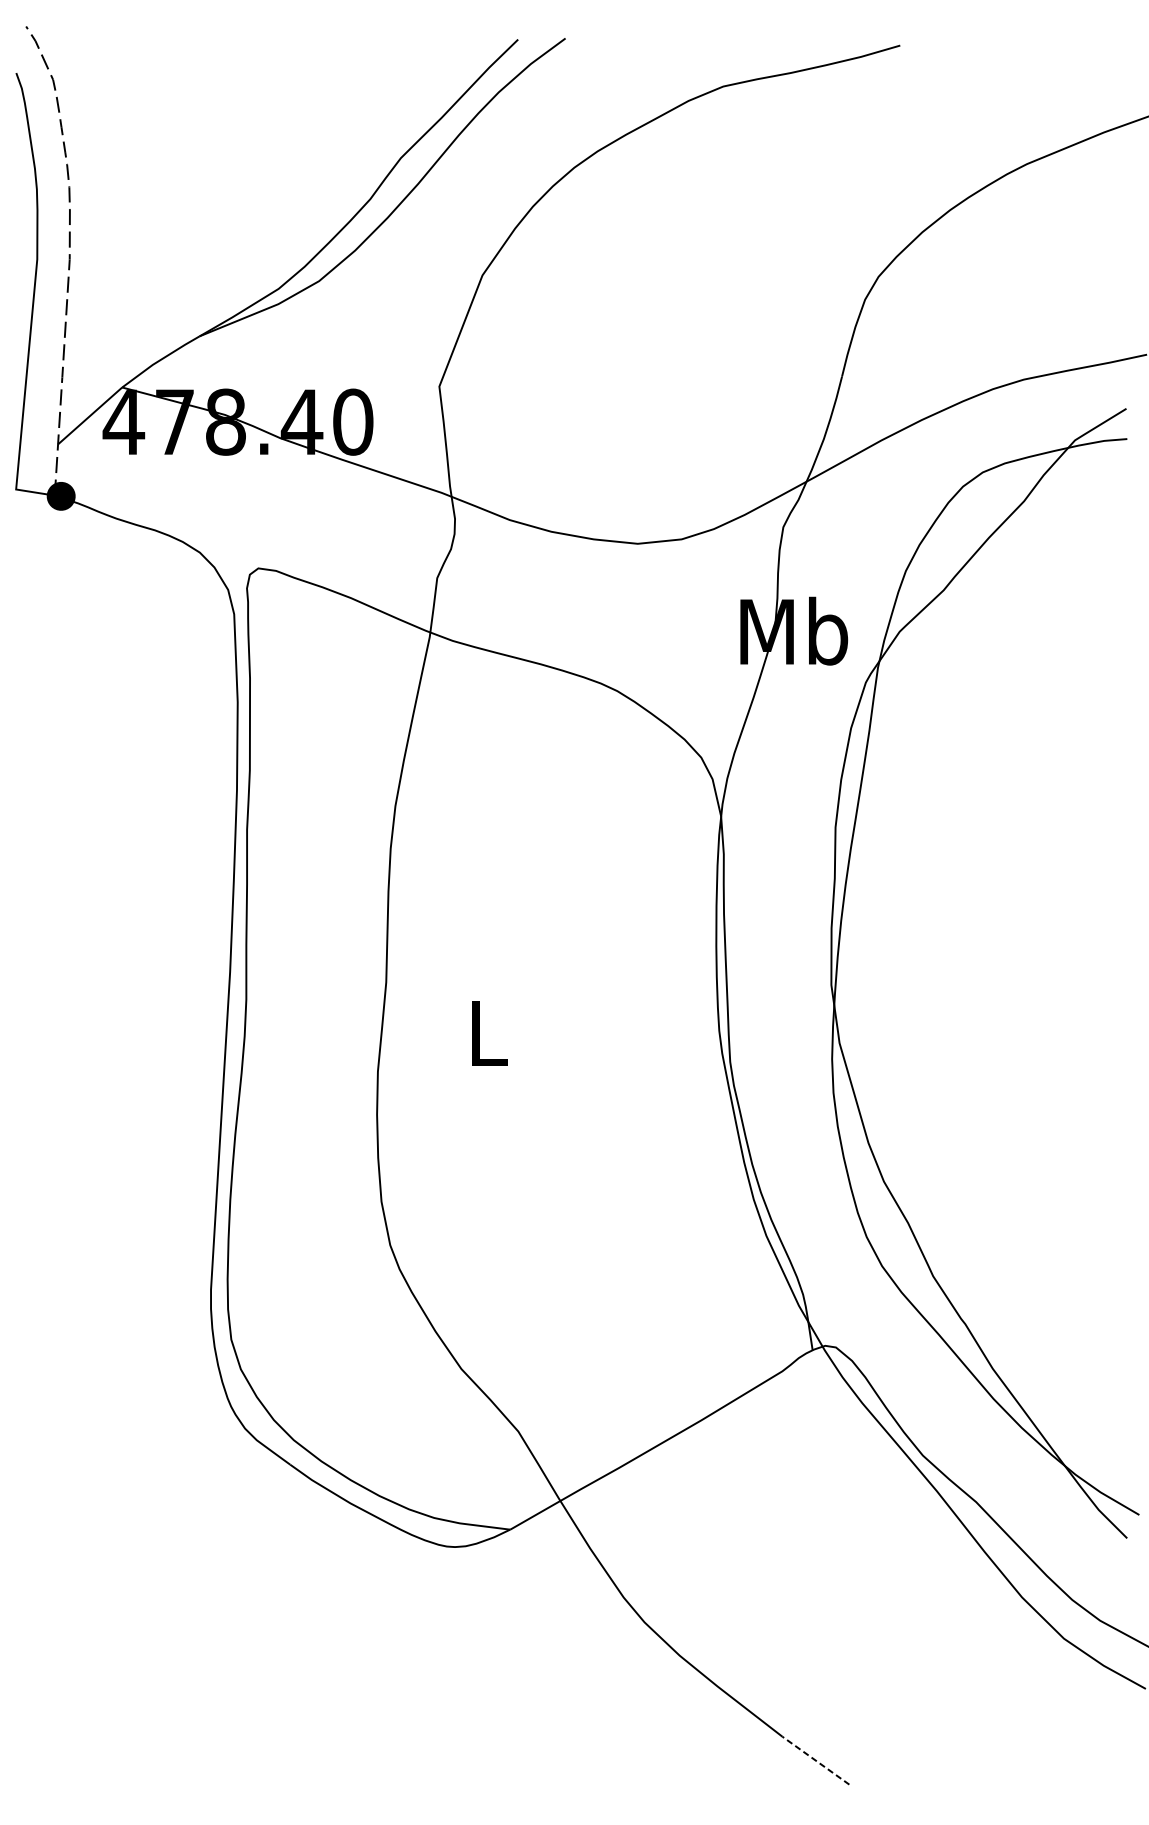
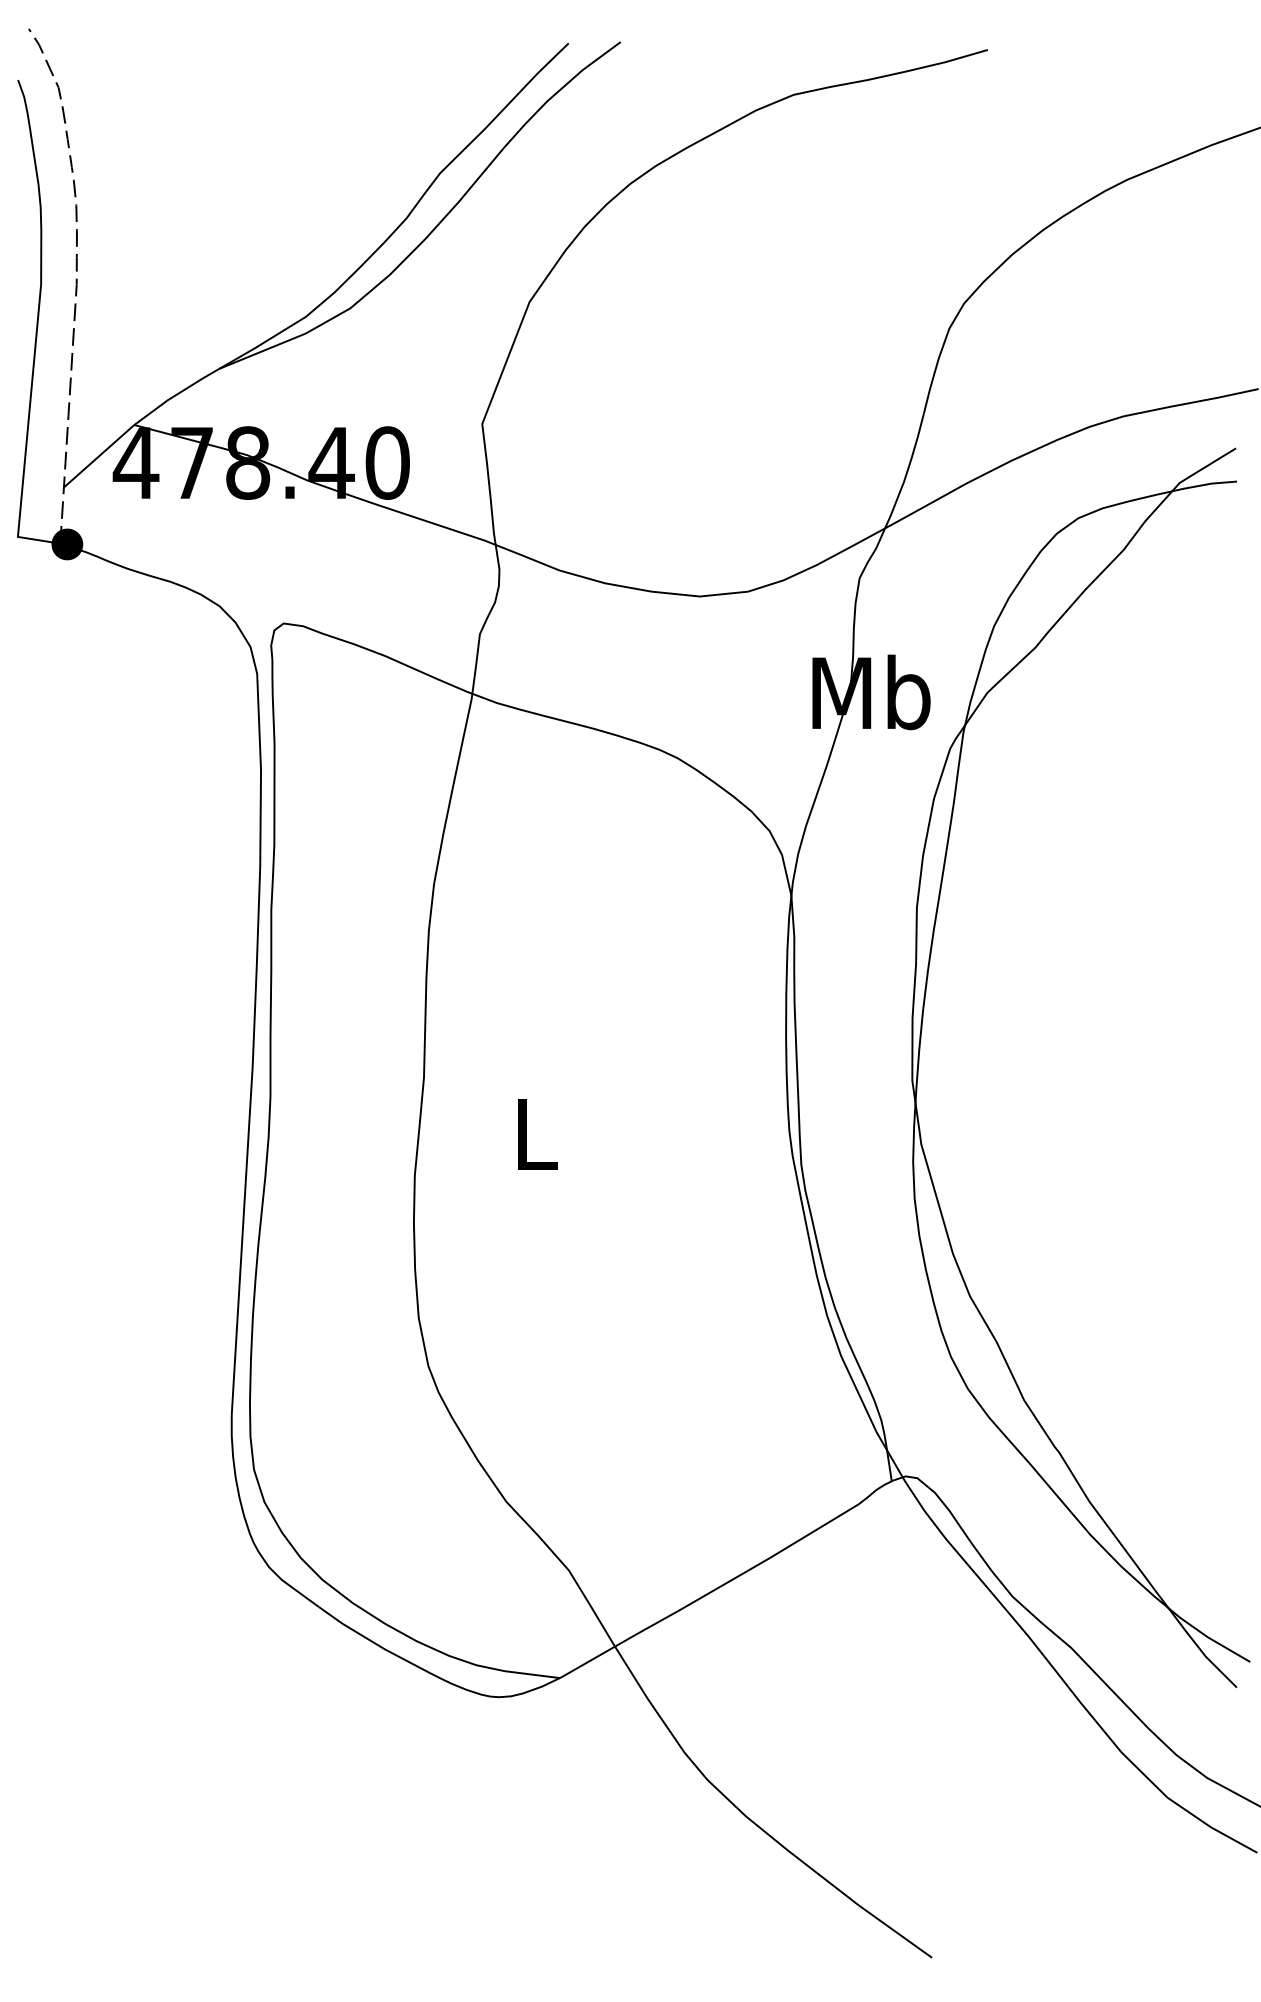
line: (815, 1760) -> (894, 1931), dashed -> solid

